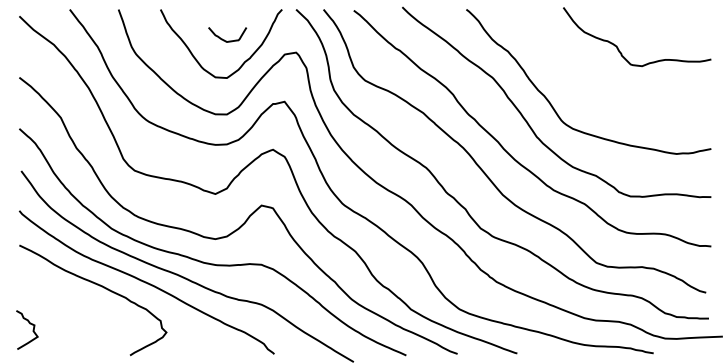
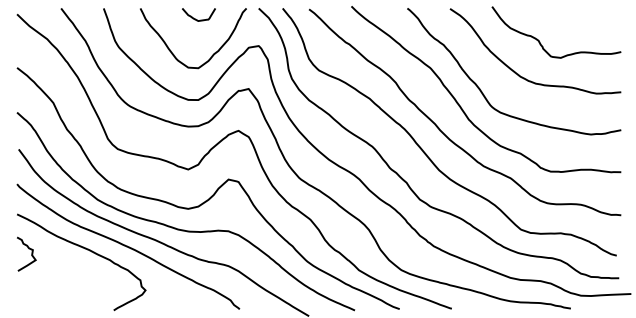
curve: (224, 39) -> (196, 18), moved
curve: (592, 83) -> (517, 72), added
curve: (32, 329) -> (31, 253), moved

